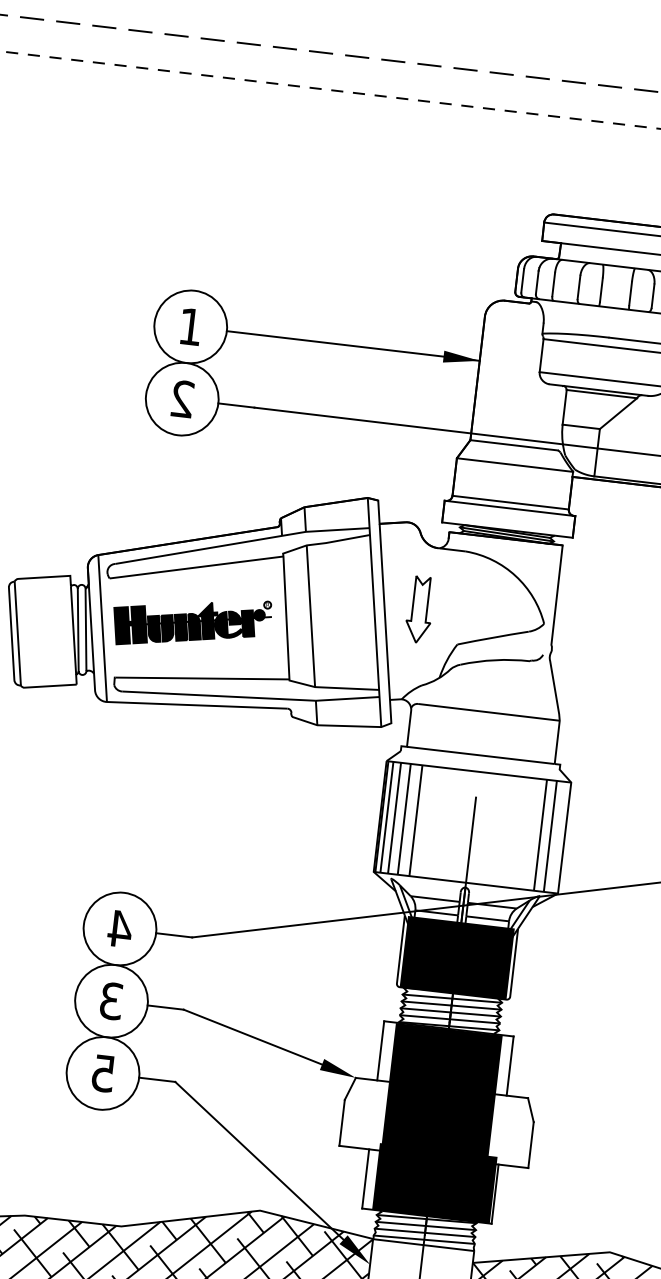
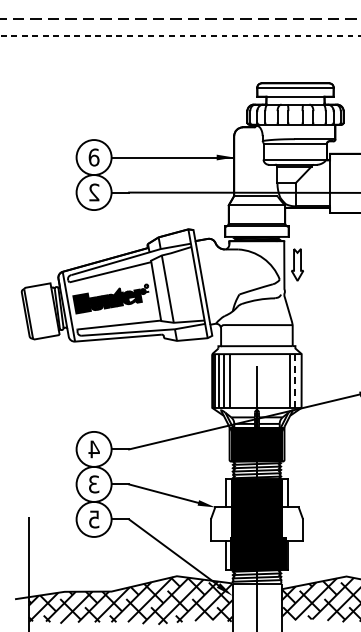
text: (189, 326) -> (93, 157), 1 -> 6
part: (419, 608) -> (297, 264), moved
line: (550, 835) -> (294, 380), solid -> dashed

